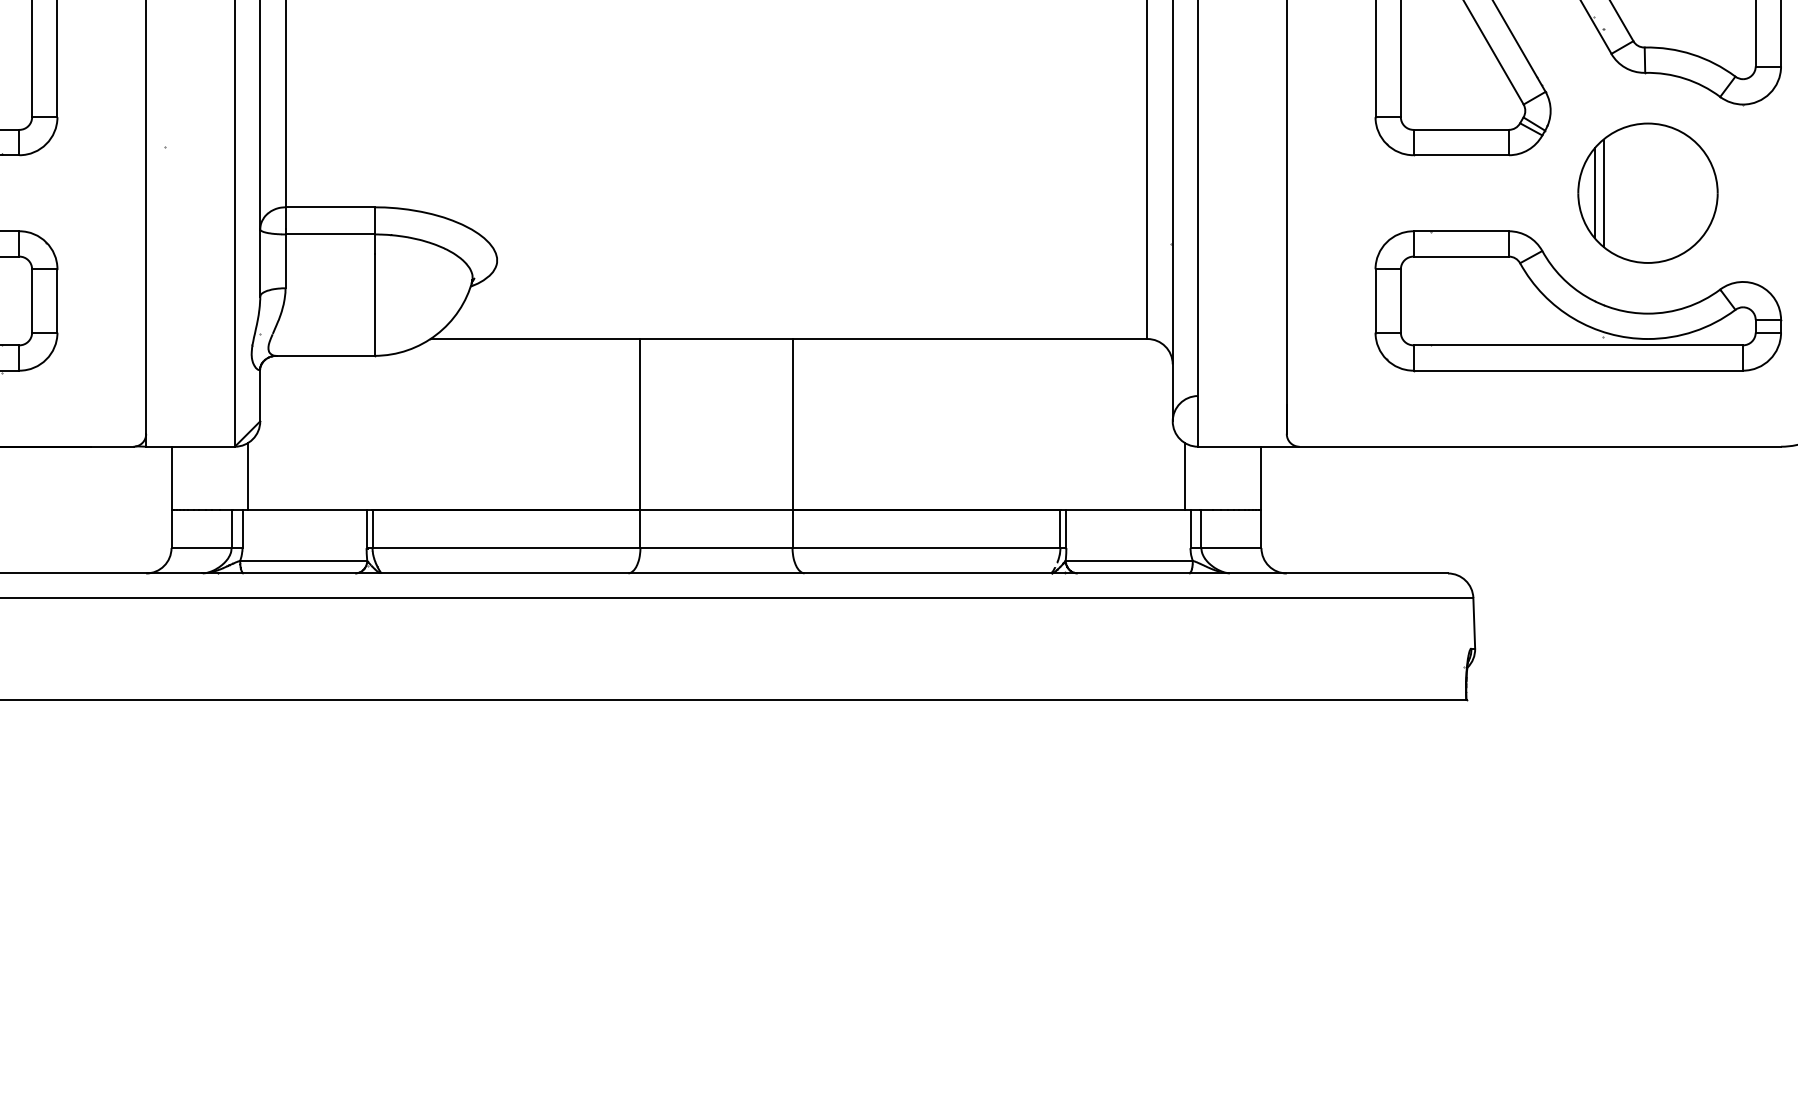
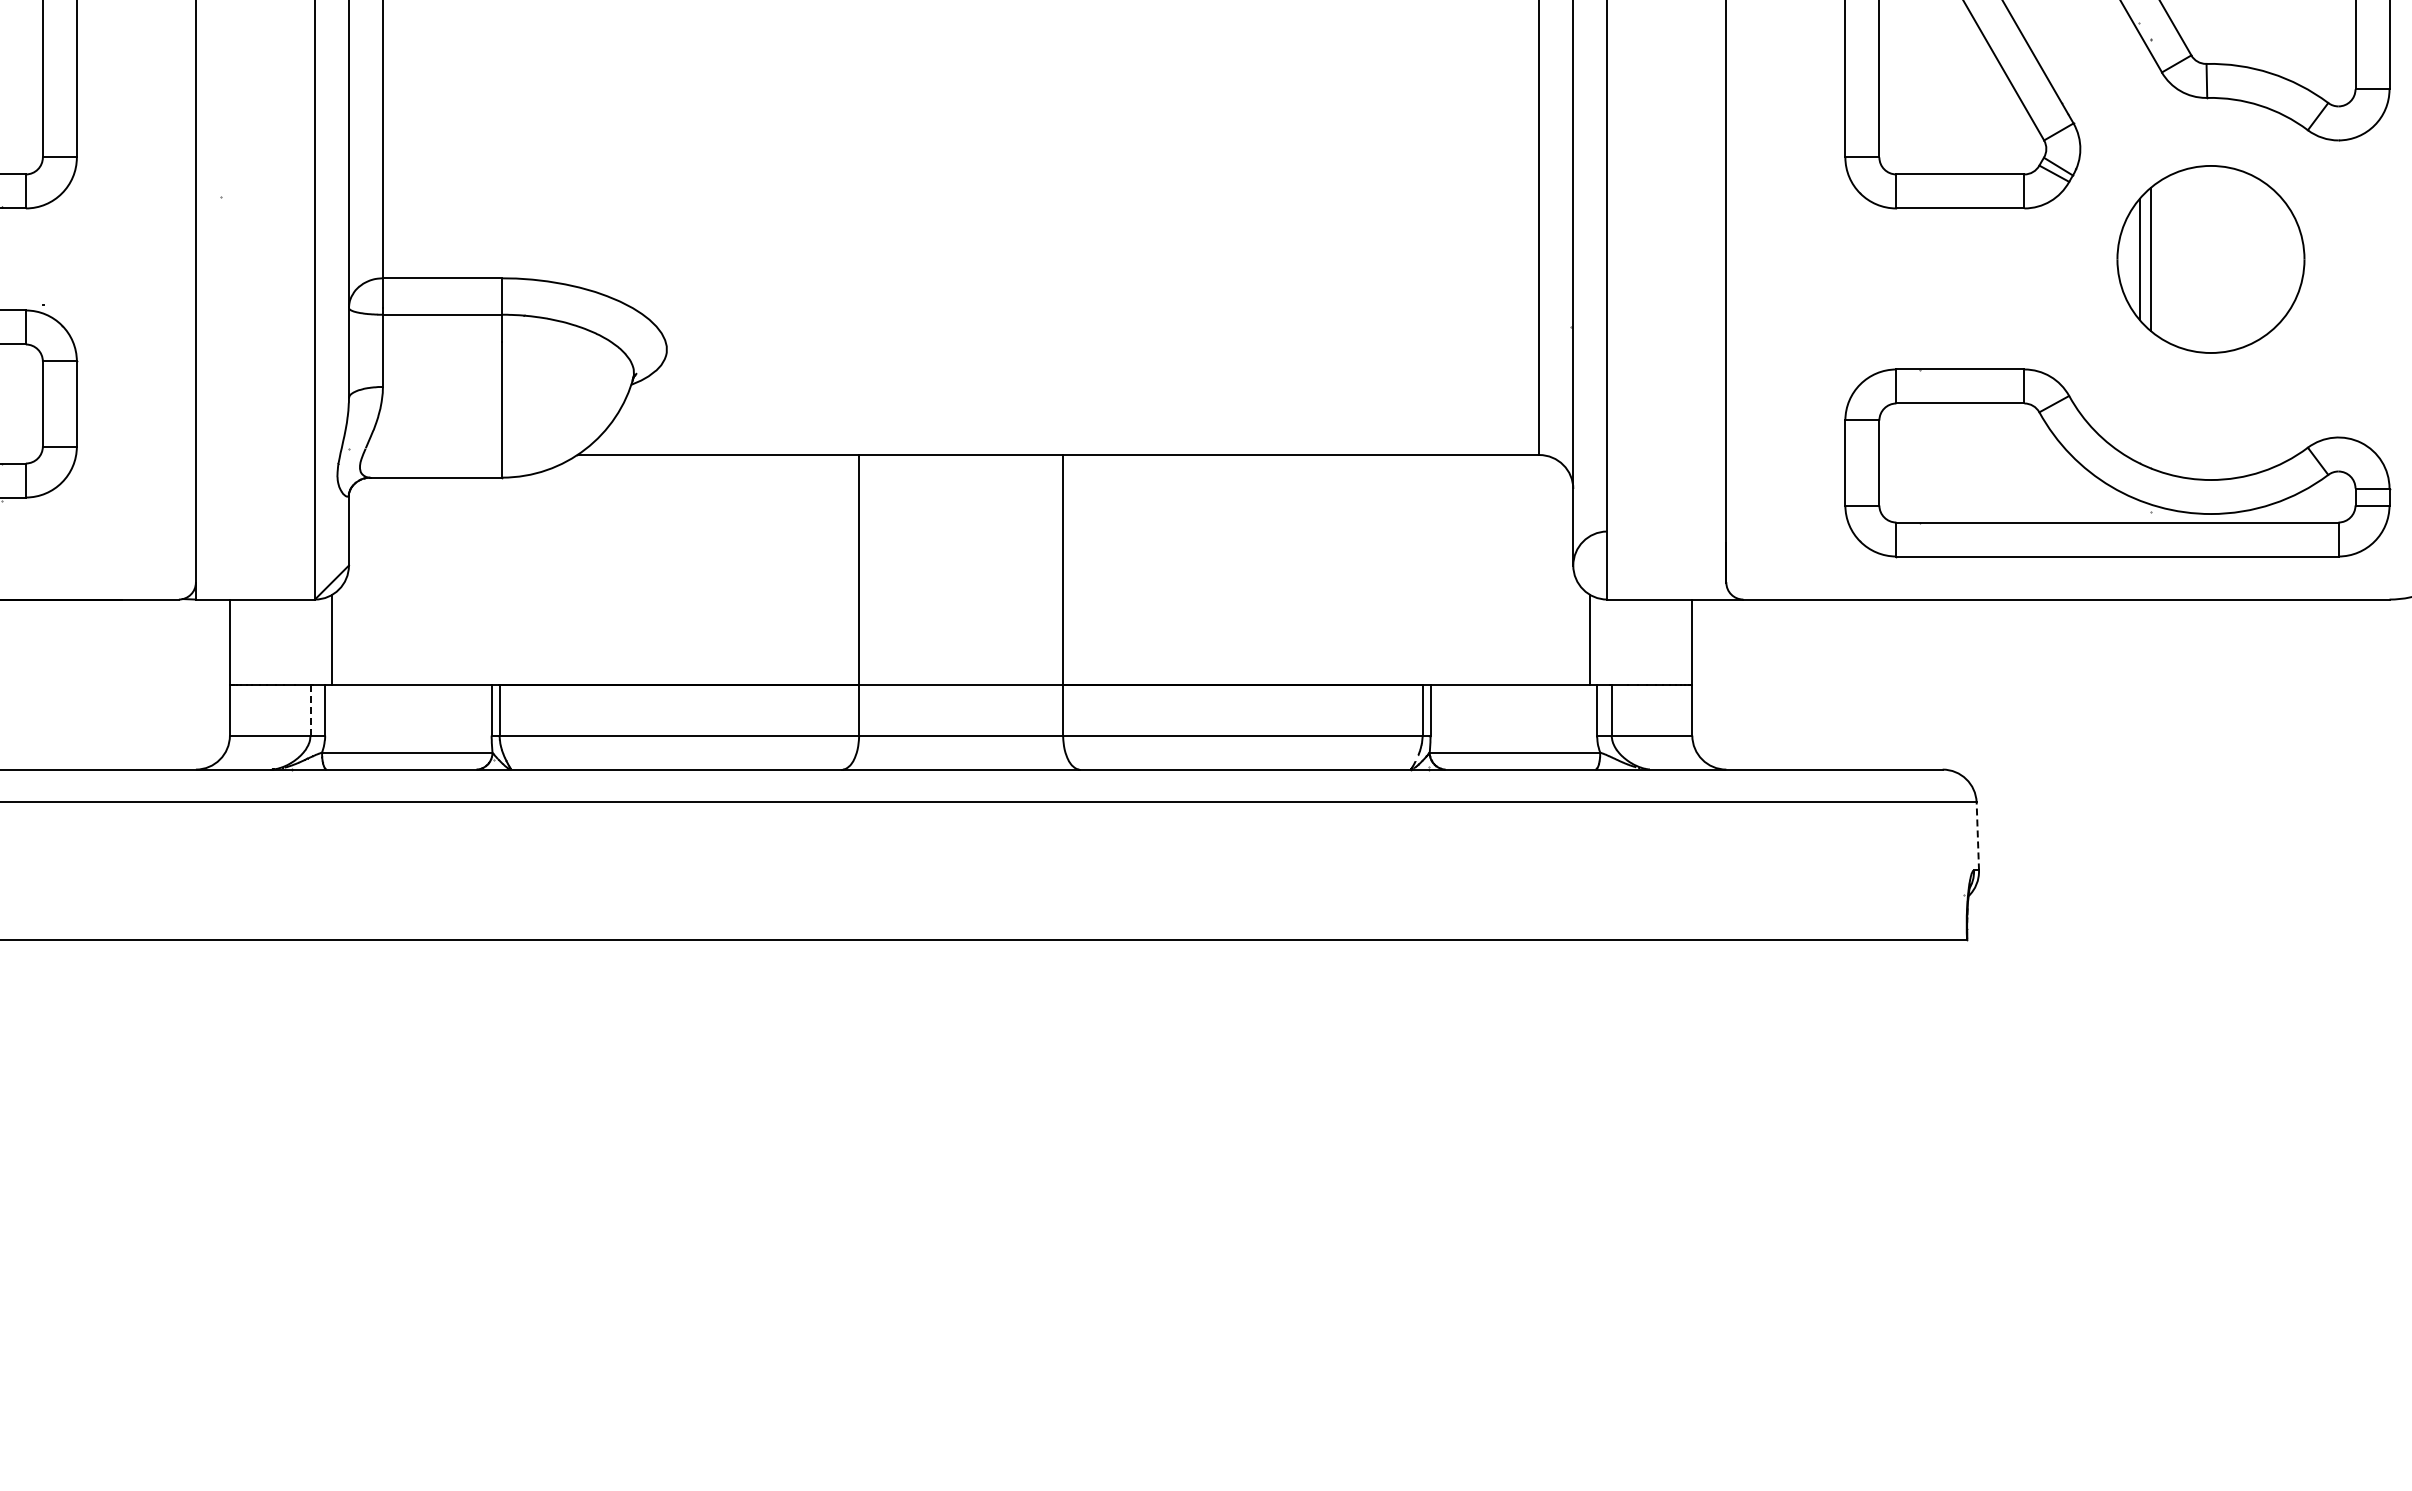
part: (1578, 301) -> (2117, 463), moved
line: (231, 529) -> (310, 710), solid -> dashed
line: (1473, 622) -> (1977, 835), solid -> dashed

